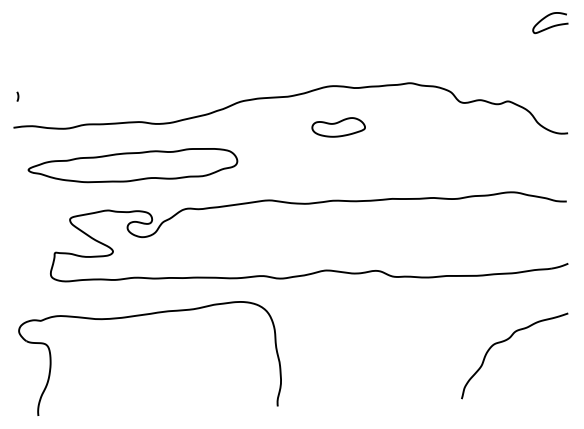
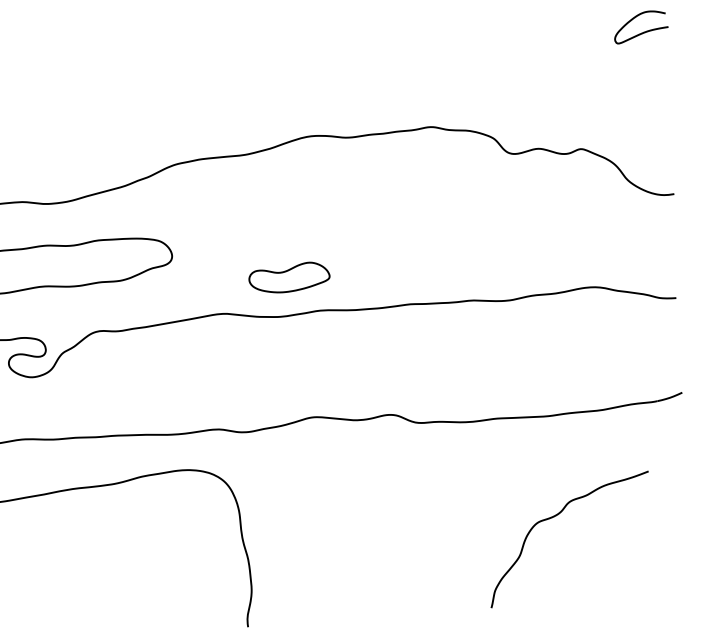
part: (338, 127) -> (289, 277), moved
curve: (507, 340) -> (557, 516), moved

